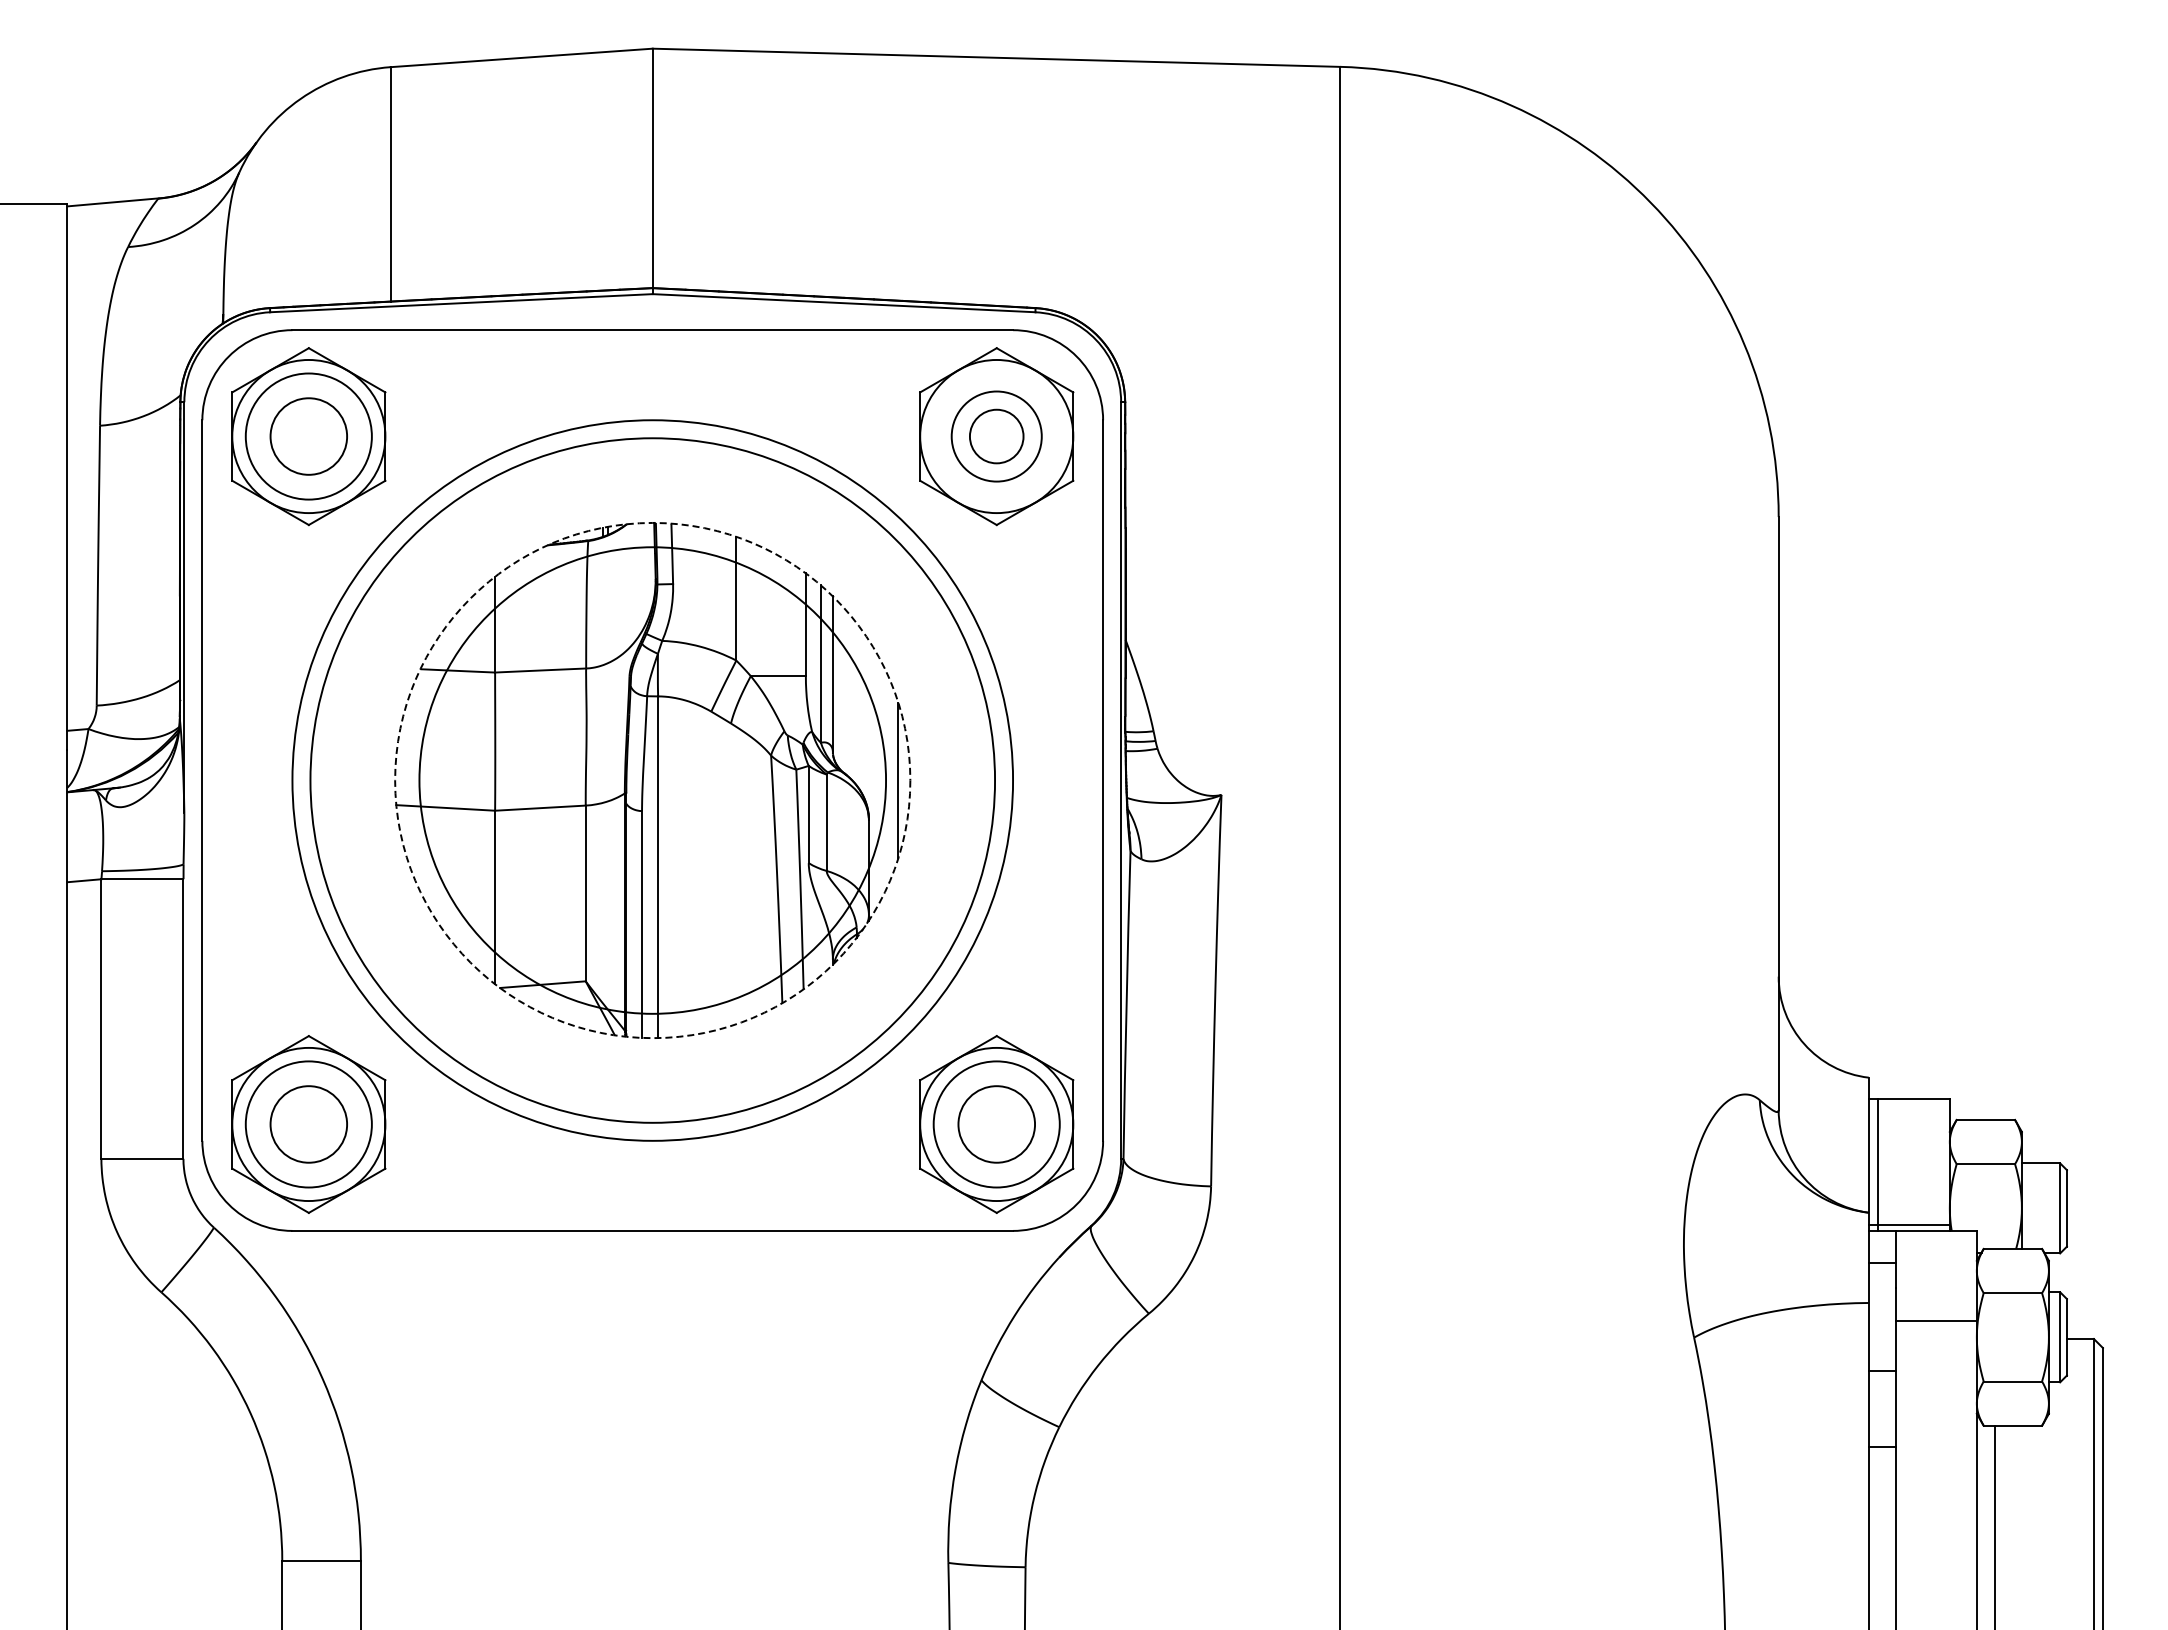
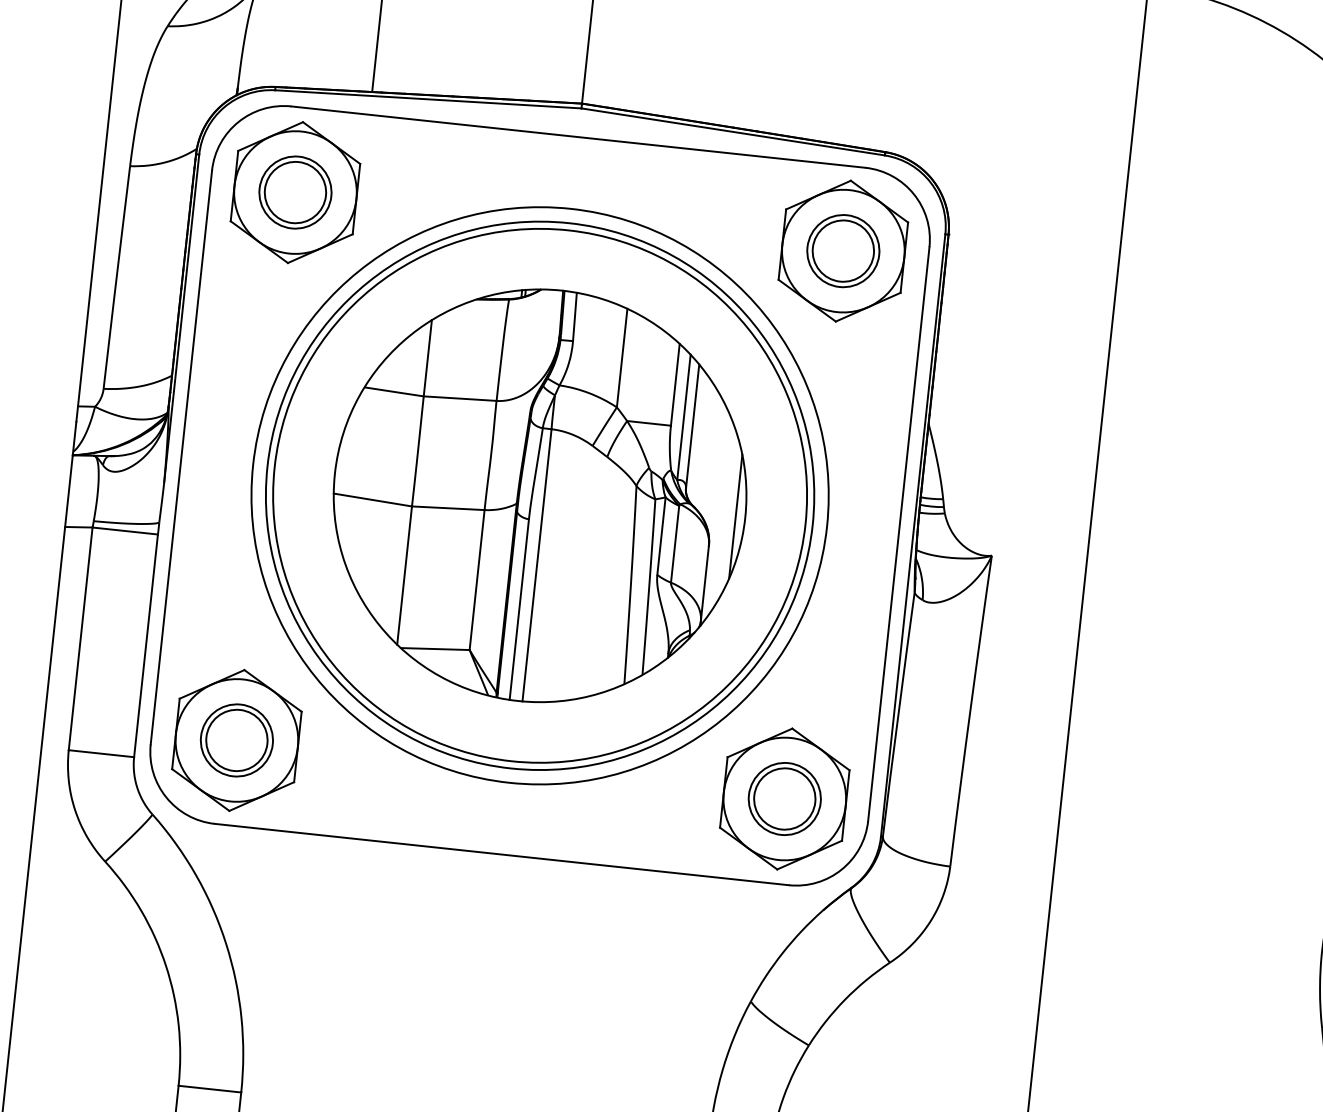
circle: (308, 436) -> (295, 192), size x0.71
circle: (996, 436) -> (843, 251), size x1.43
circle: (652, 780) -> (539, 495), dashed -> solid
circle: (652, 780) -> (539, 495), size x1.43
circle: (308, 1124) -> (236, 740), size x0.71
circle: (996, 1124) -> (784, 799), size x0.71

